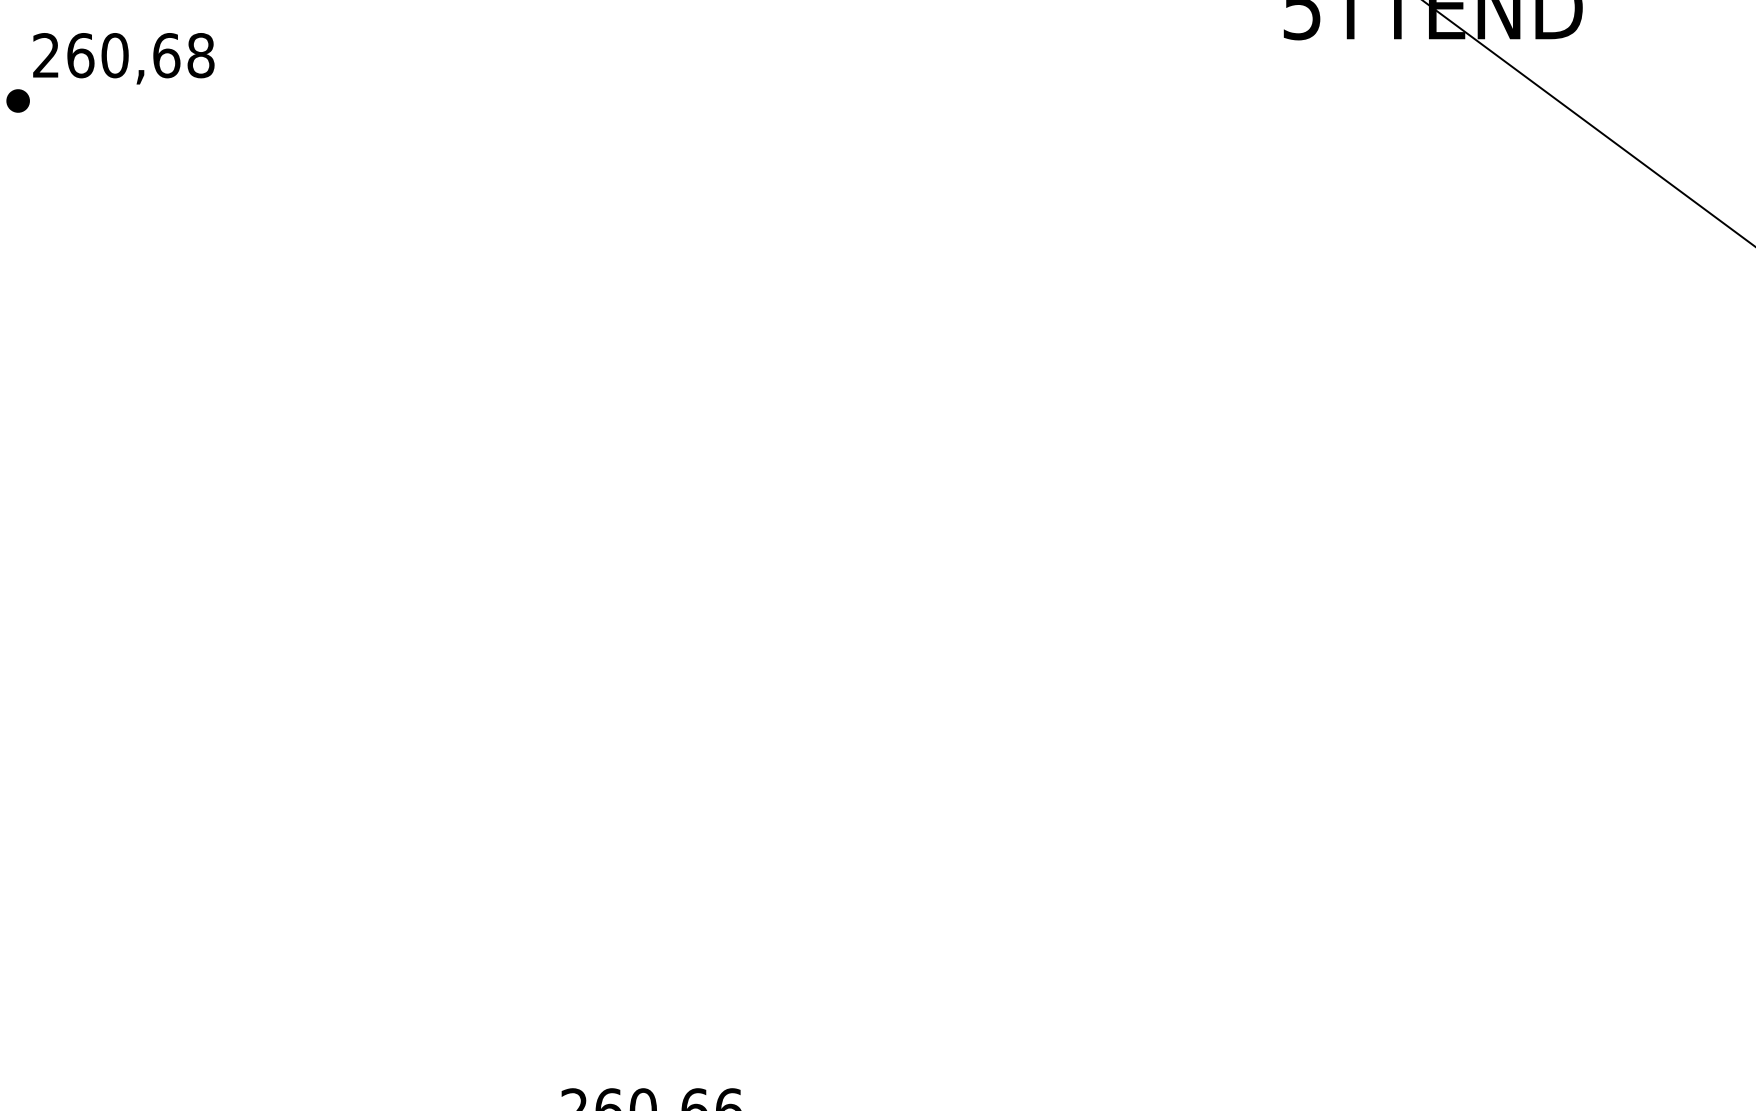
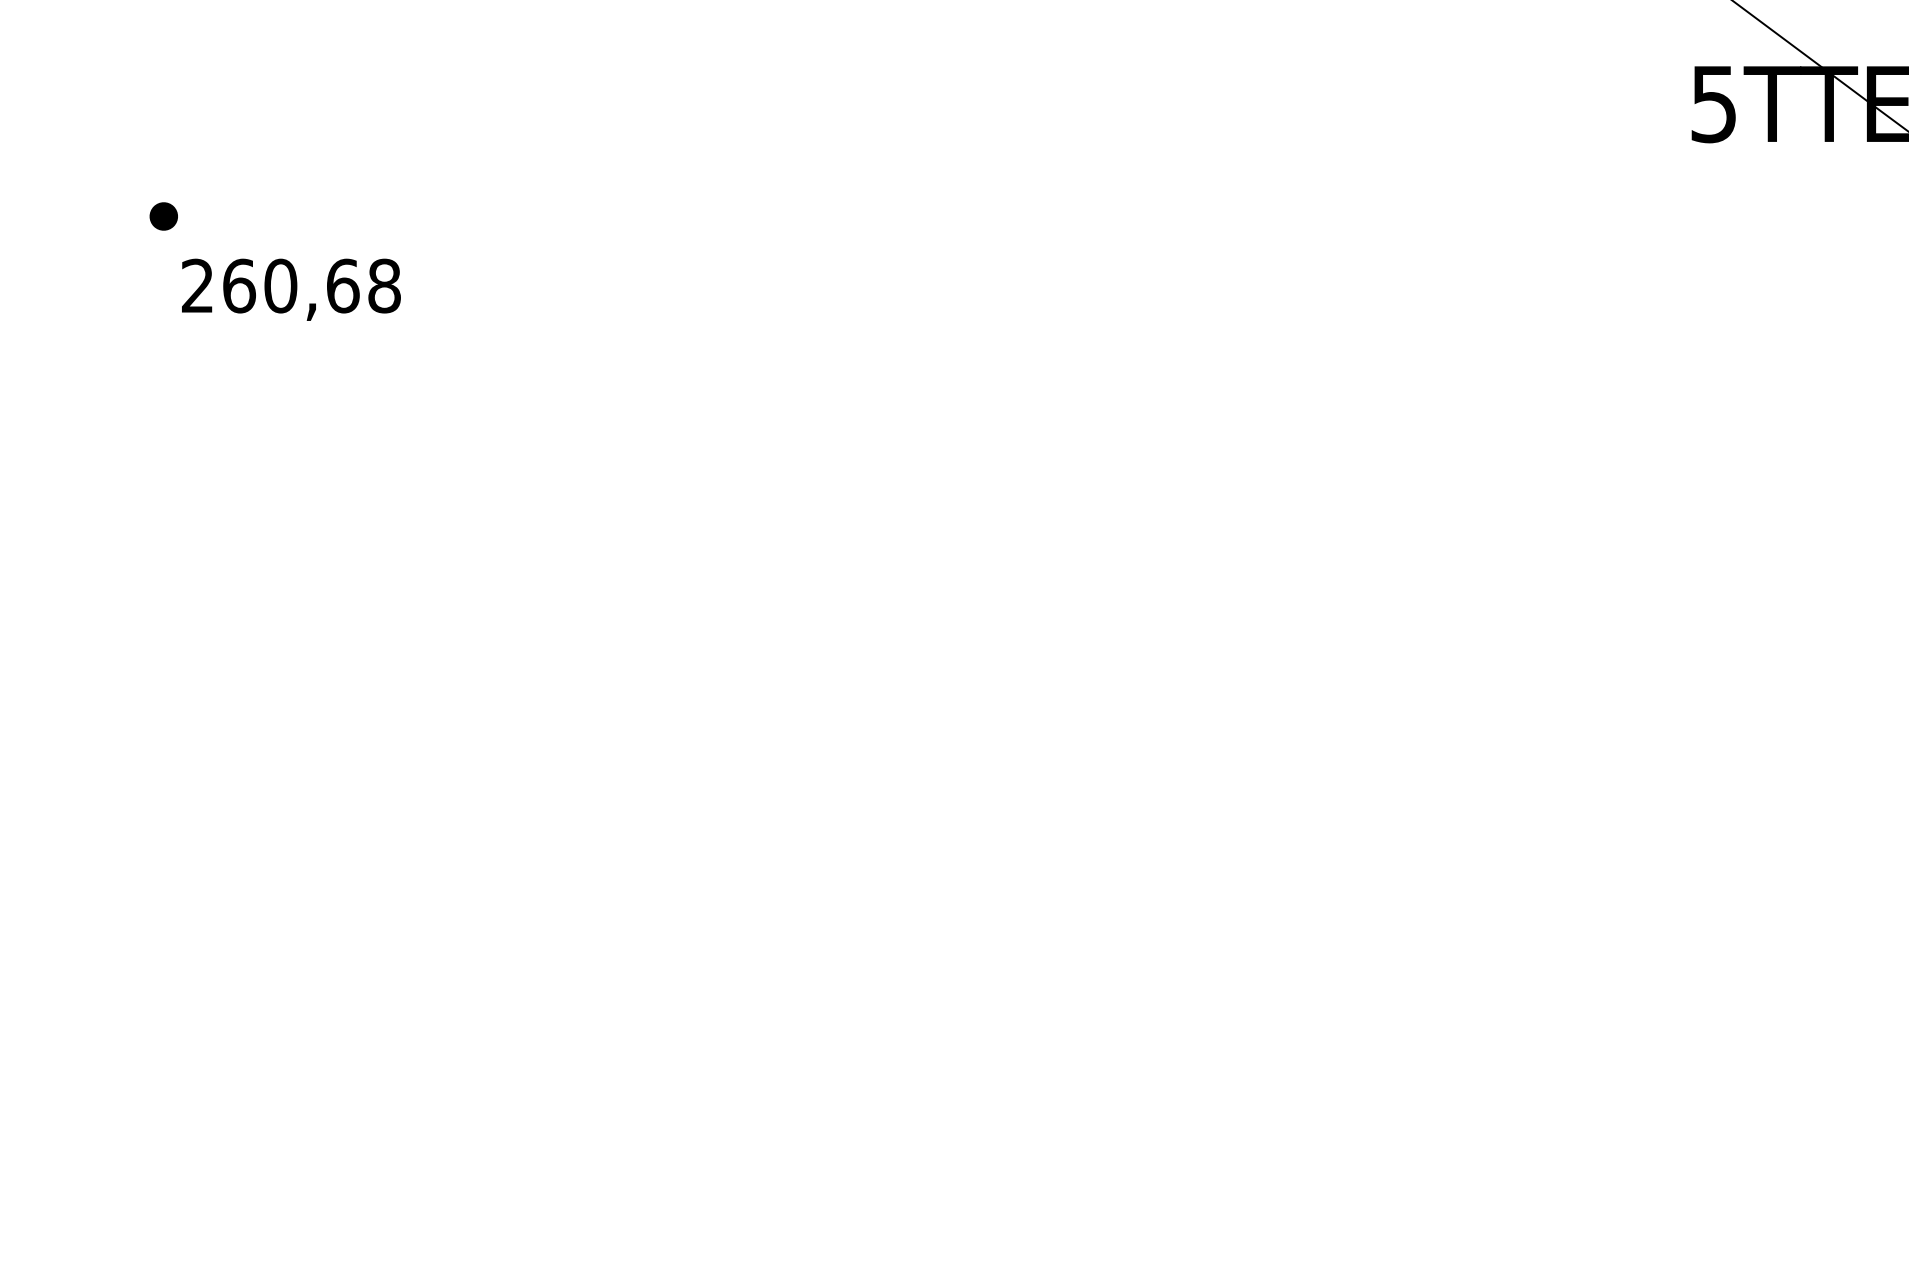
text: (123, 58) -> (290, 289), moved

